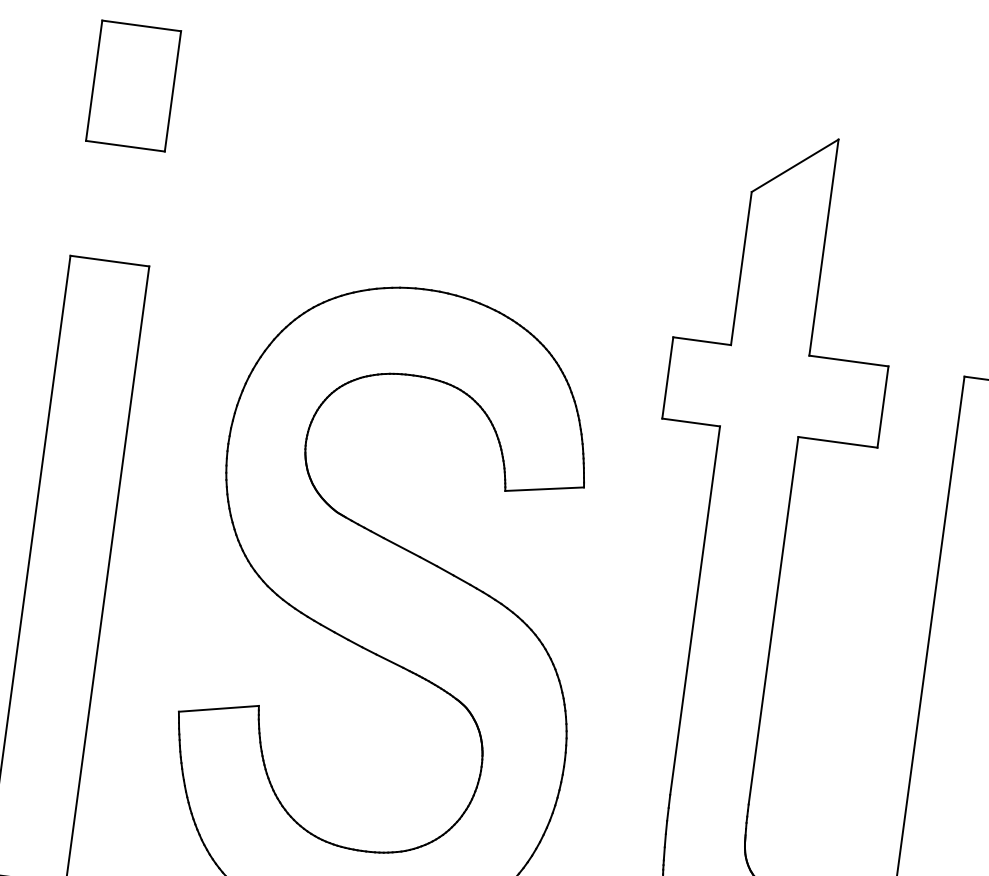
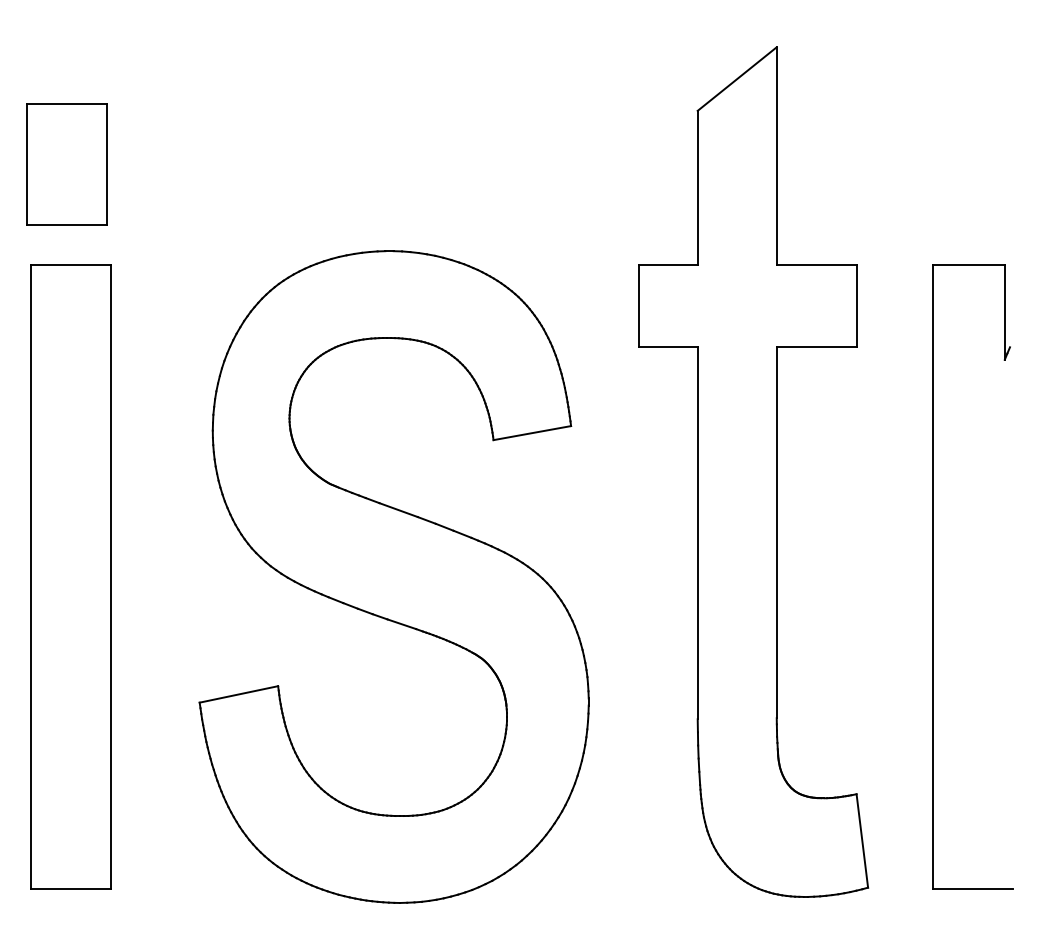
part: (133, 85) -> (66, 164), moved

